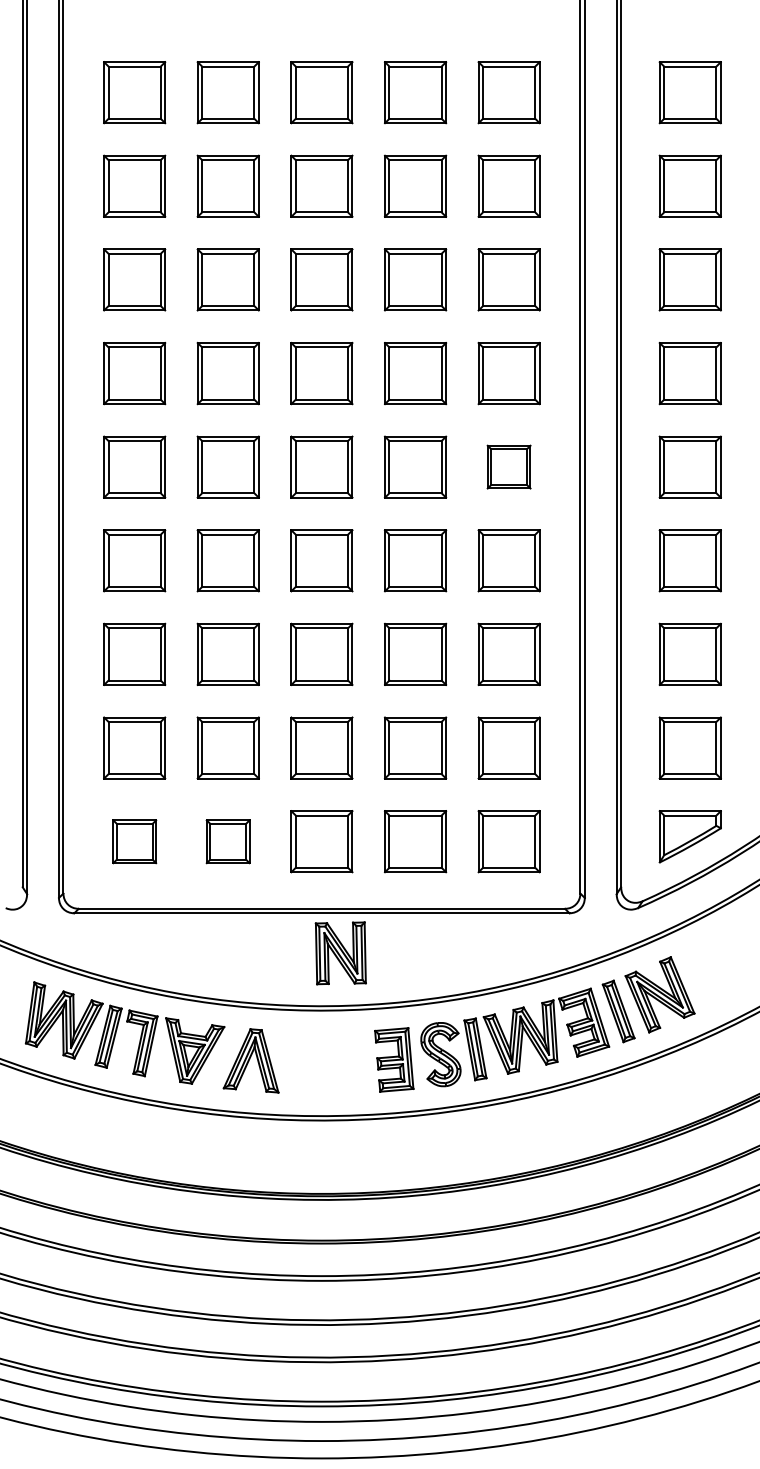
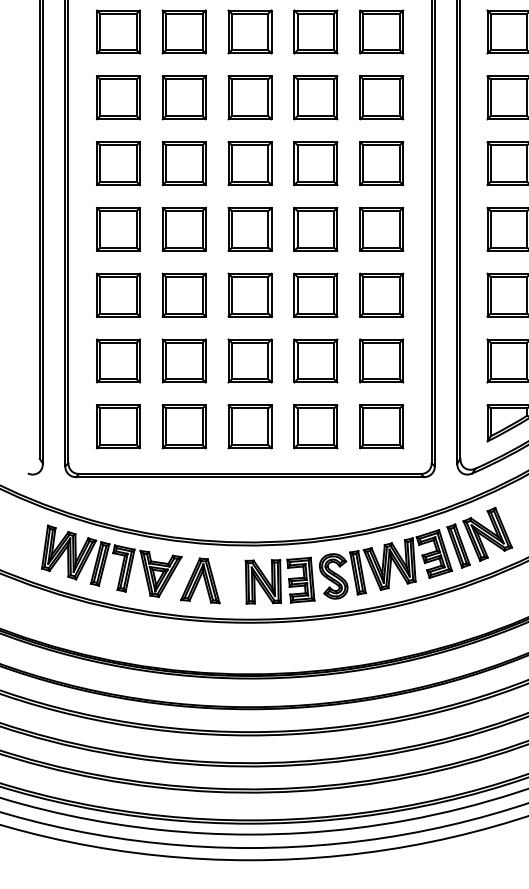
part: (508, 466) -> (381, 163), size x1.43
part: (134, 841) -> (118, 426), size x1.43
part: (227, 841) -> (183, 426), size x1.43
part: (340, 953) -> (263, 581), moved

